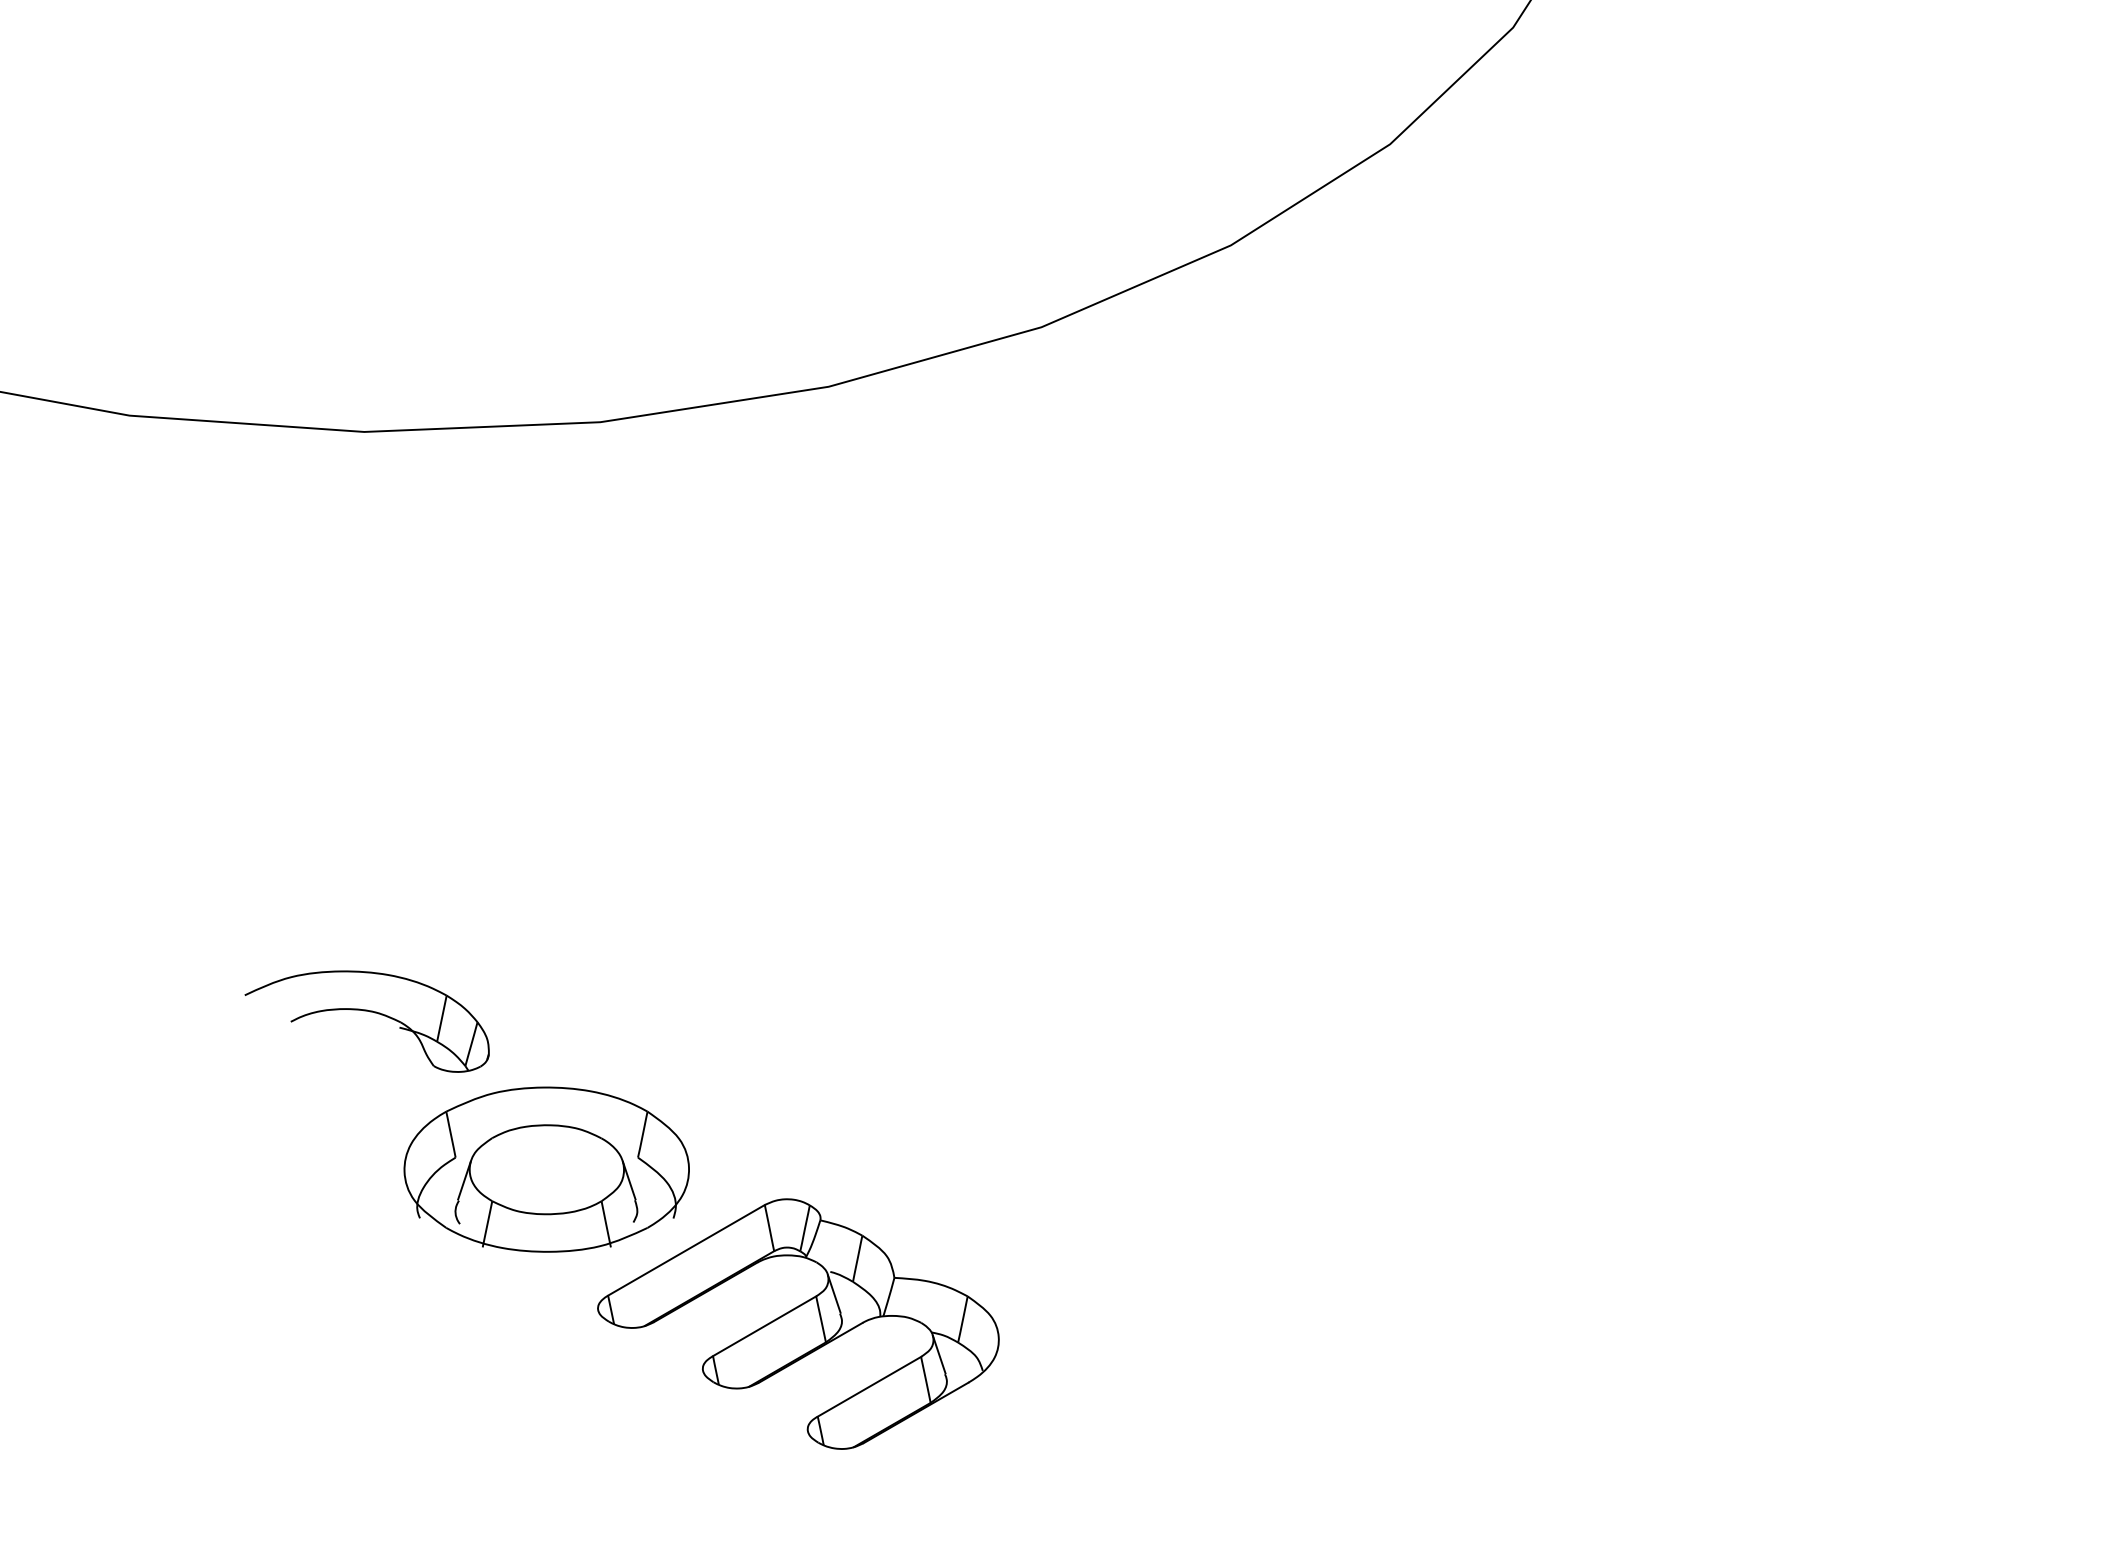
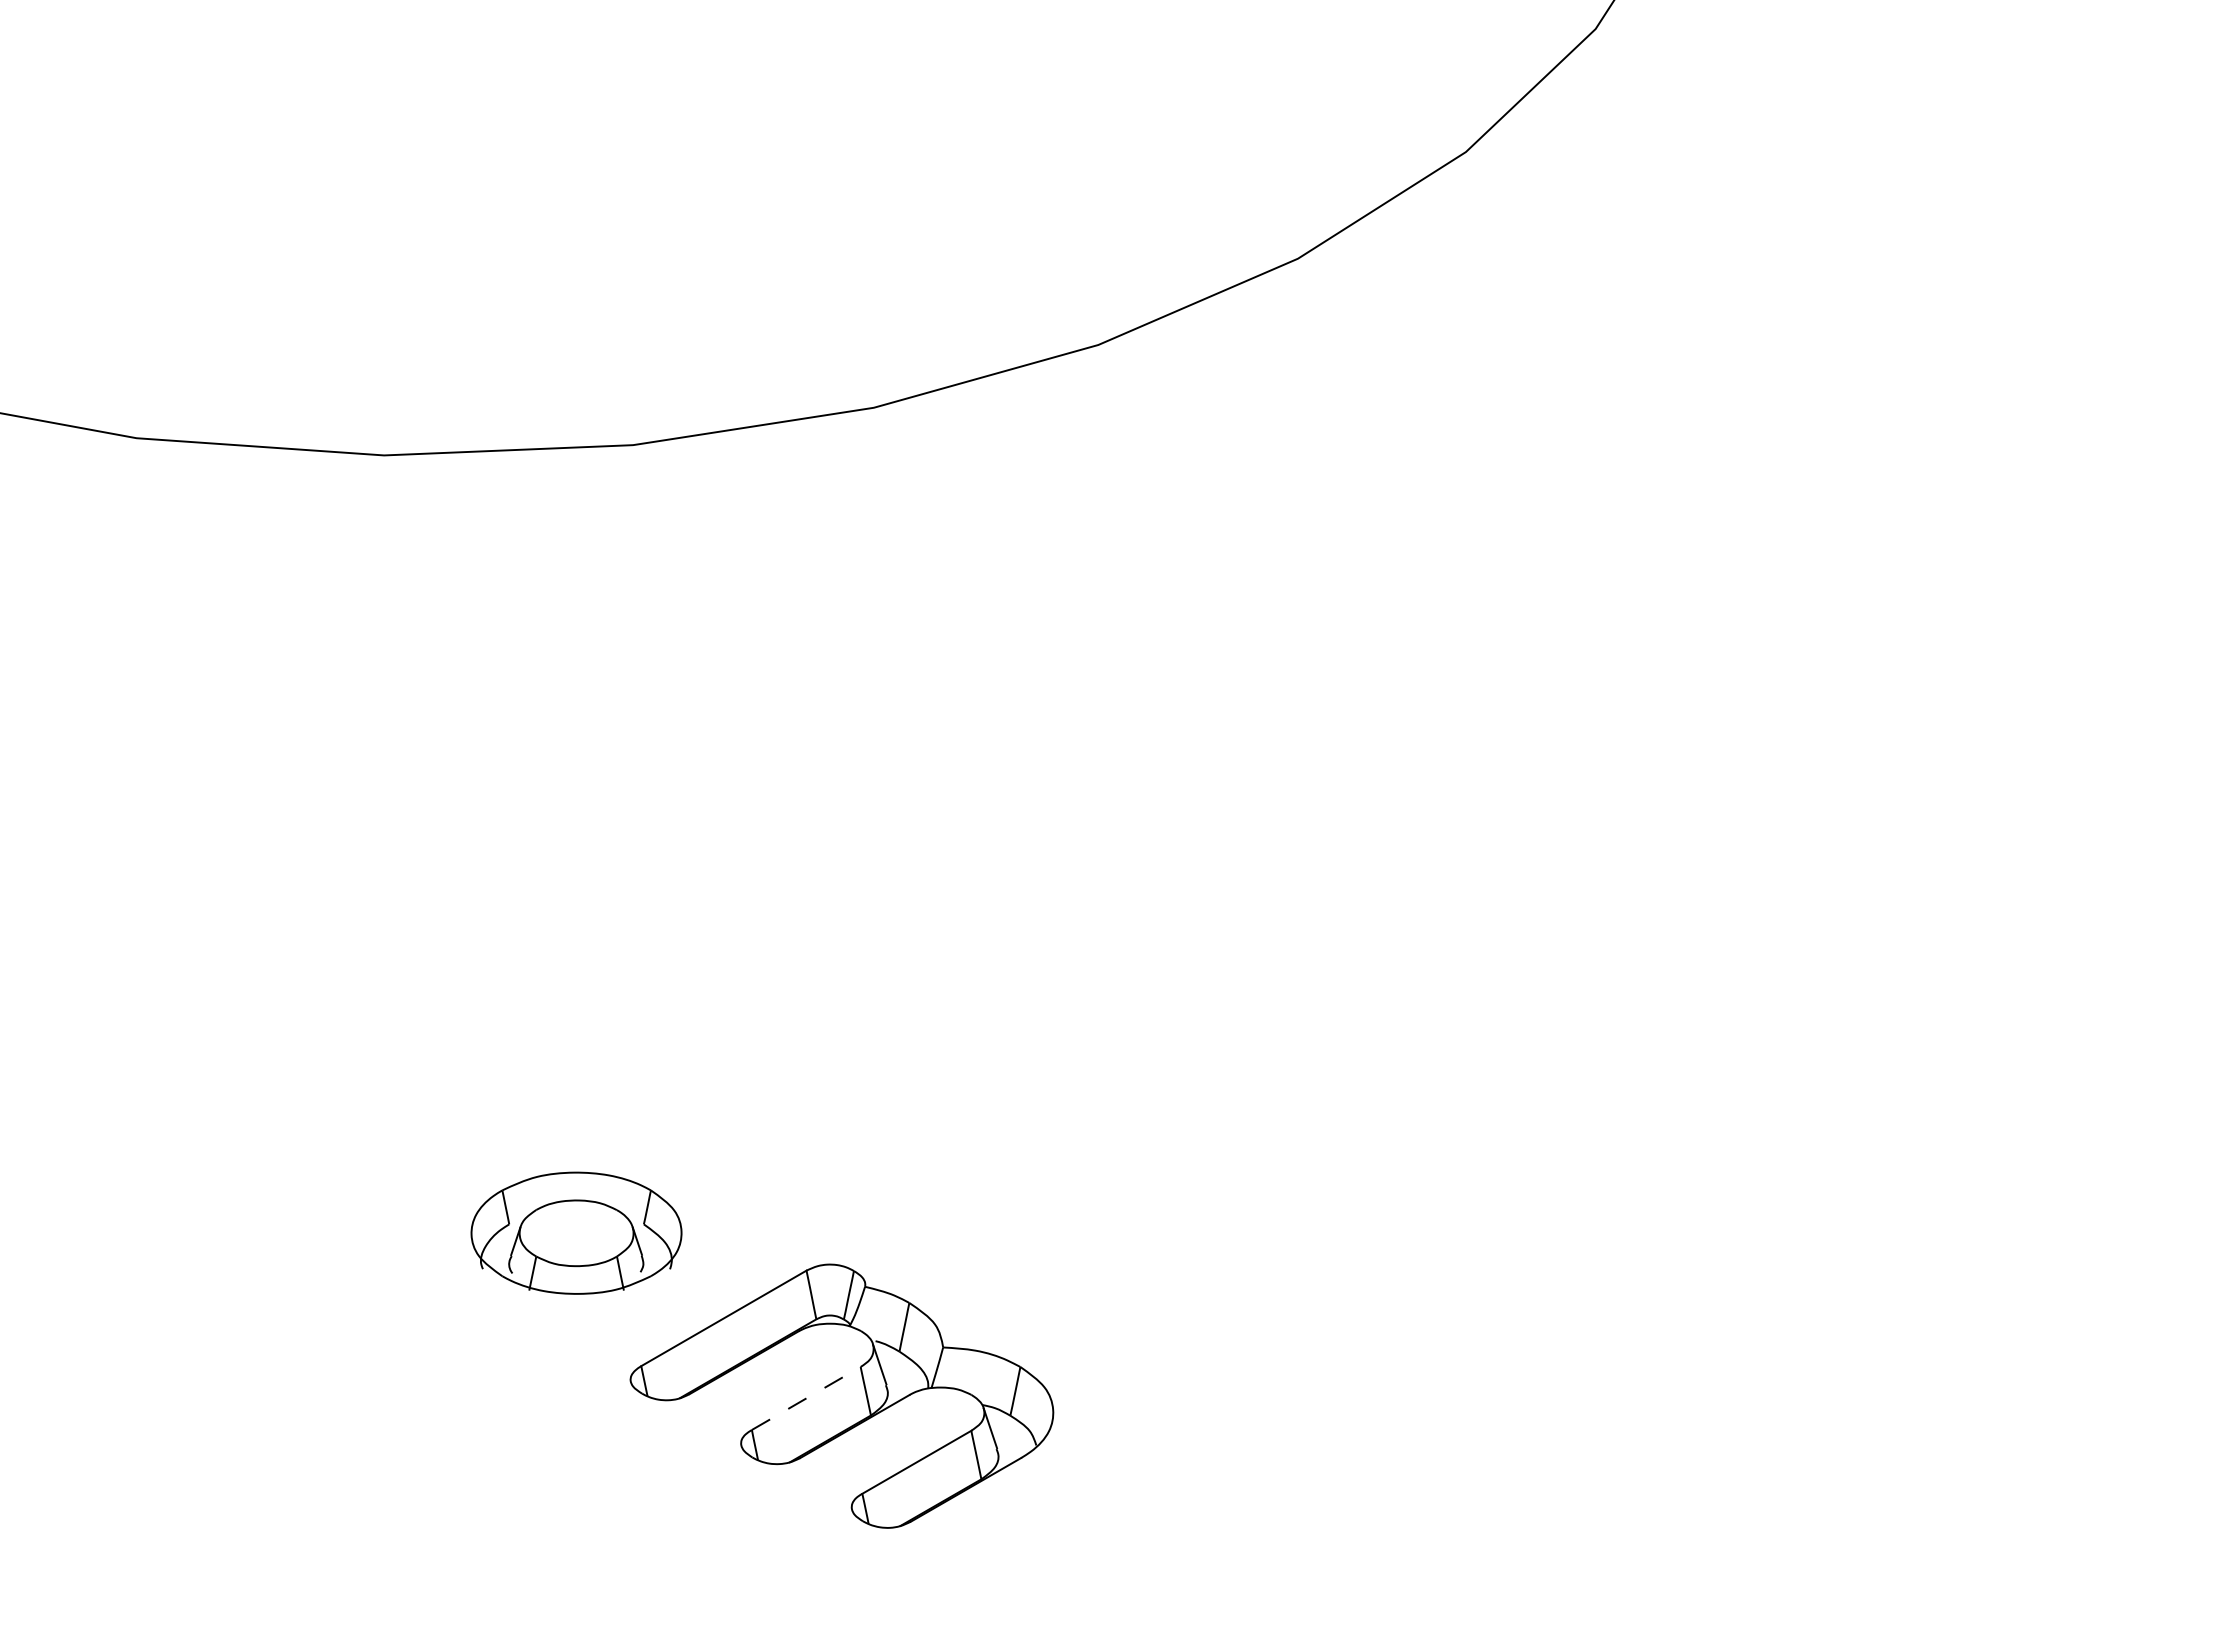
part: (369, 1012) -> (389, 1067), removed
part: (546, 1168) -> (576, 1232), size x0.7
line: (764, 1326) -> (806, 1398), solid -> dashed

